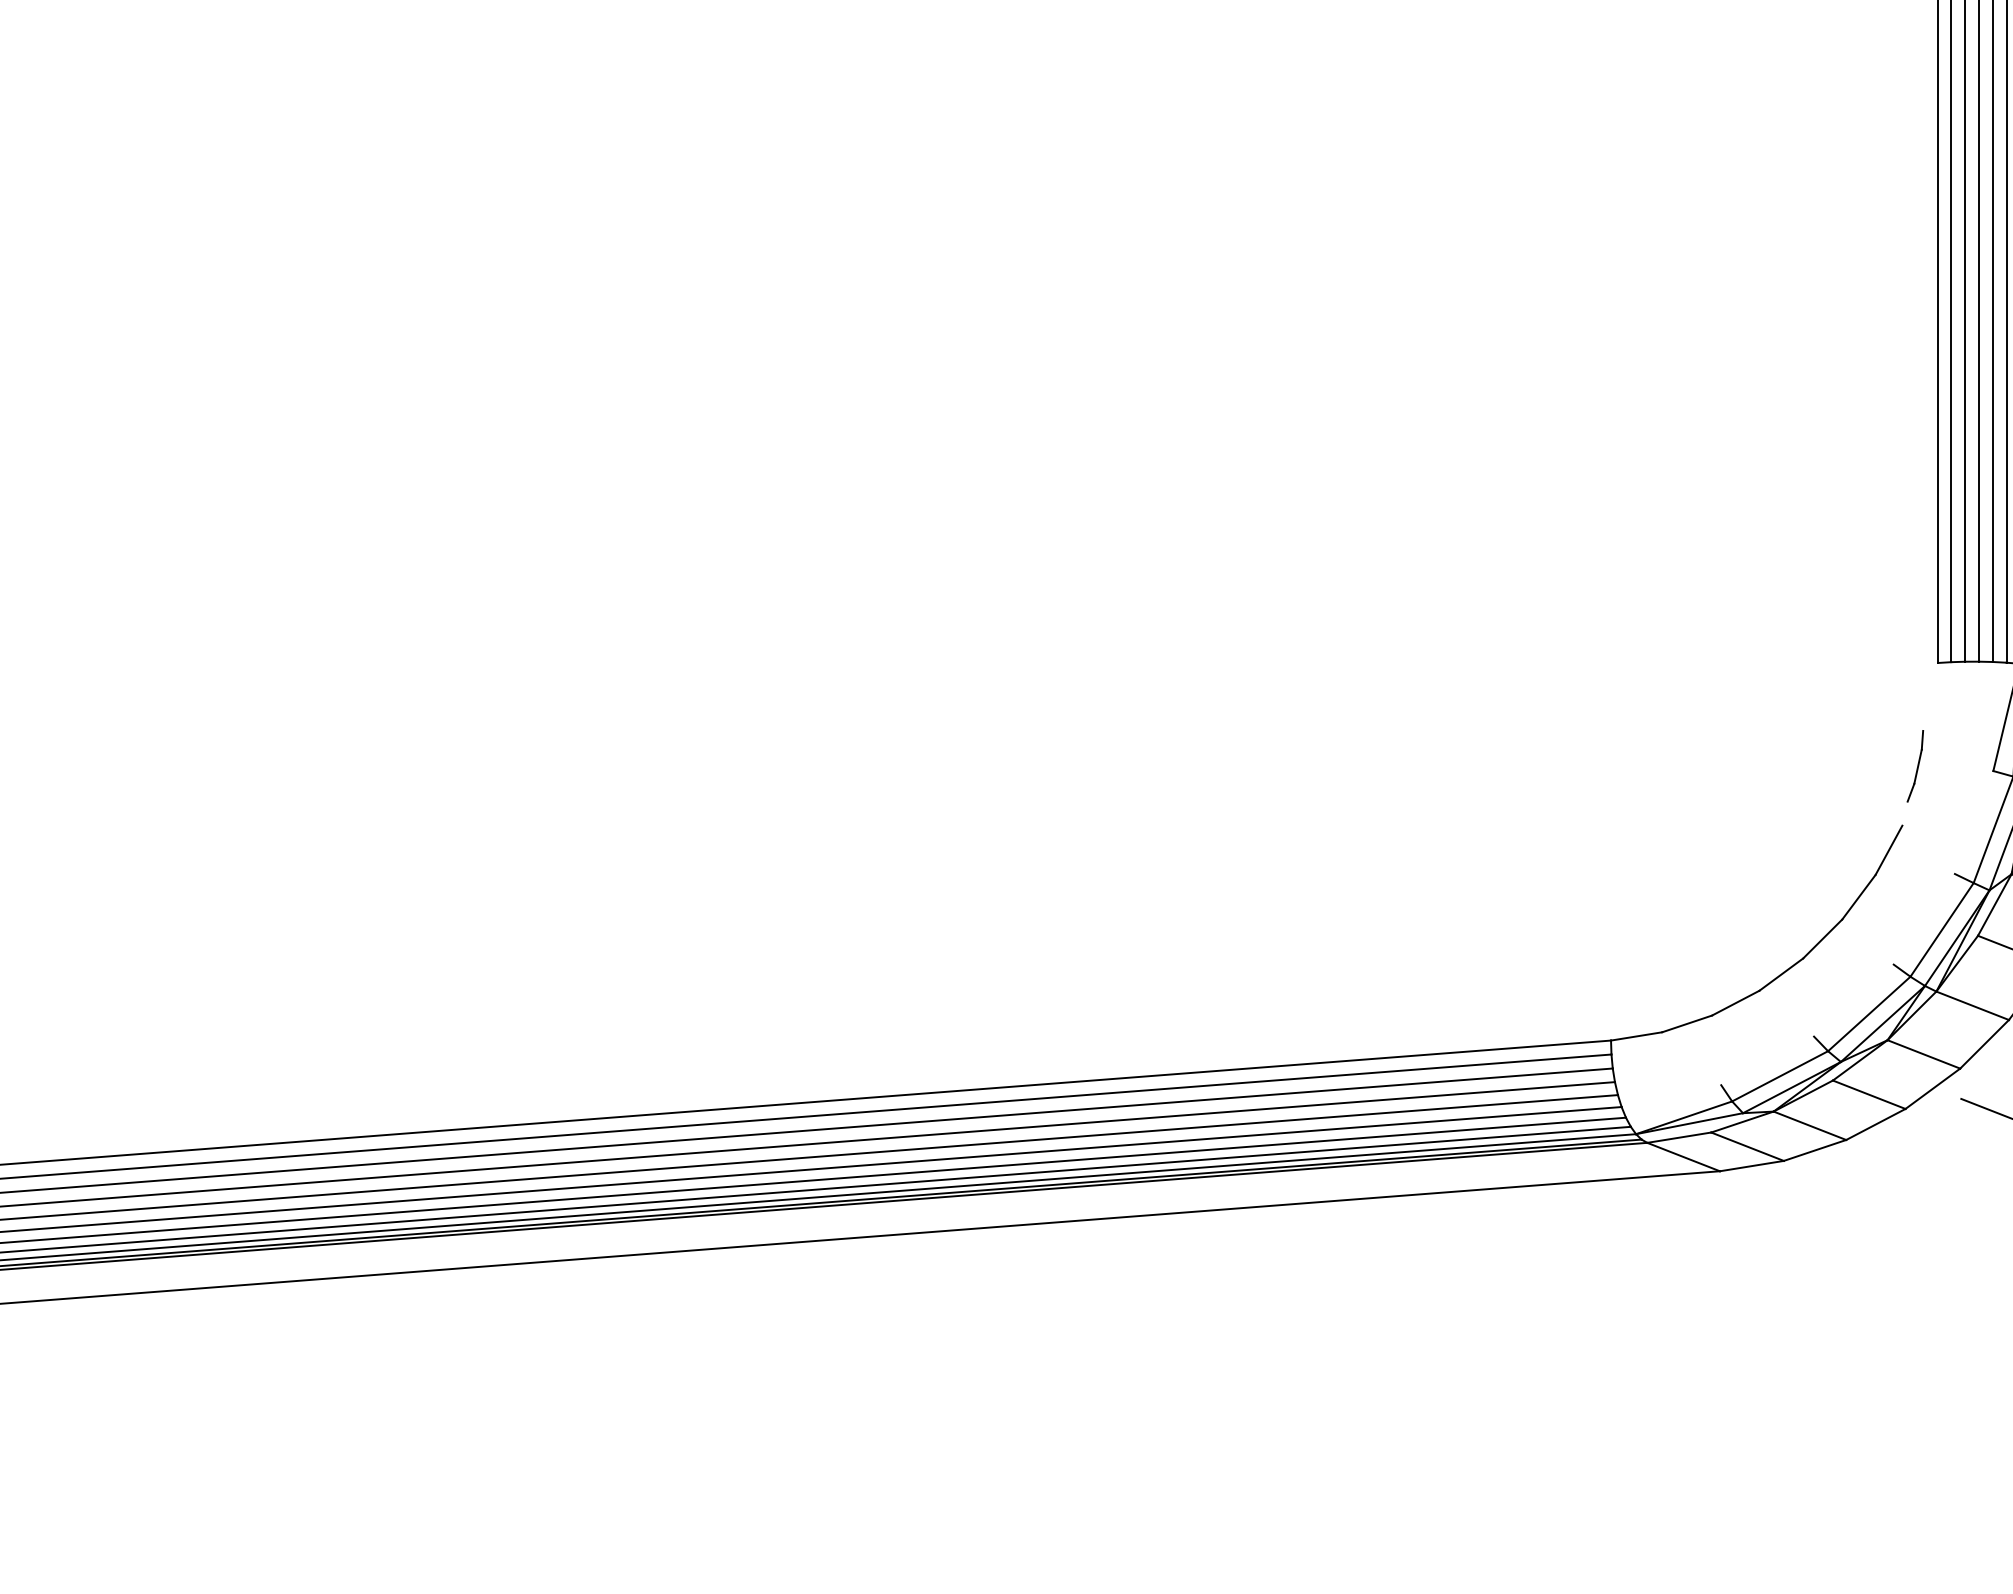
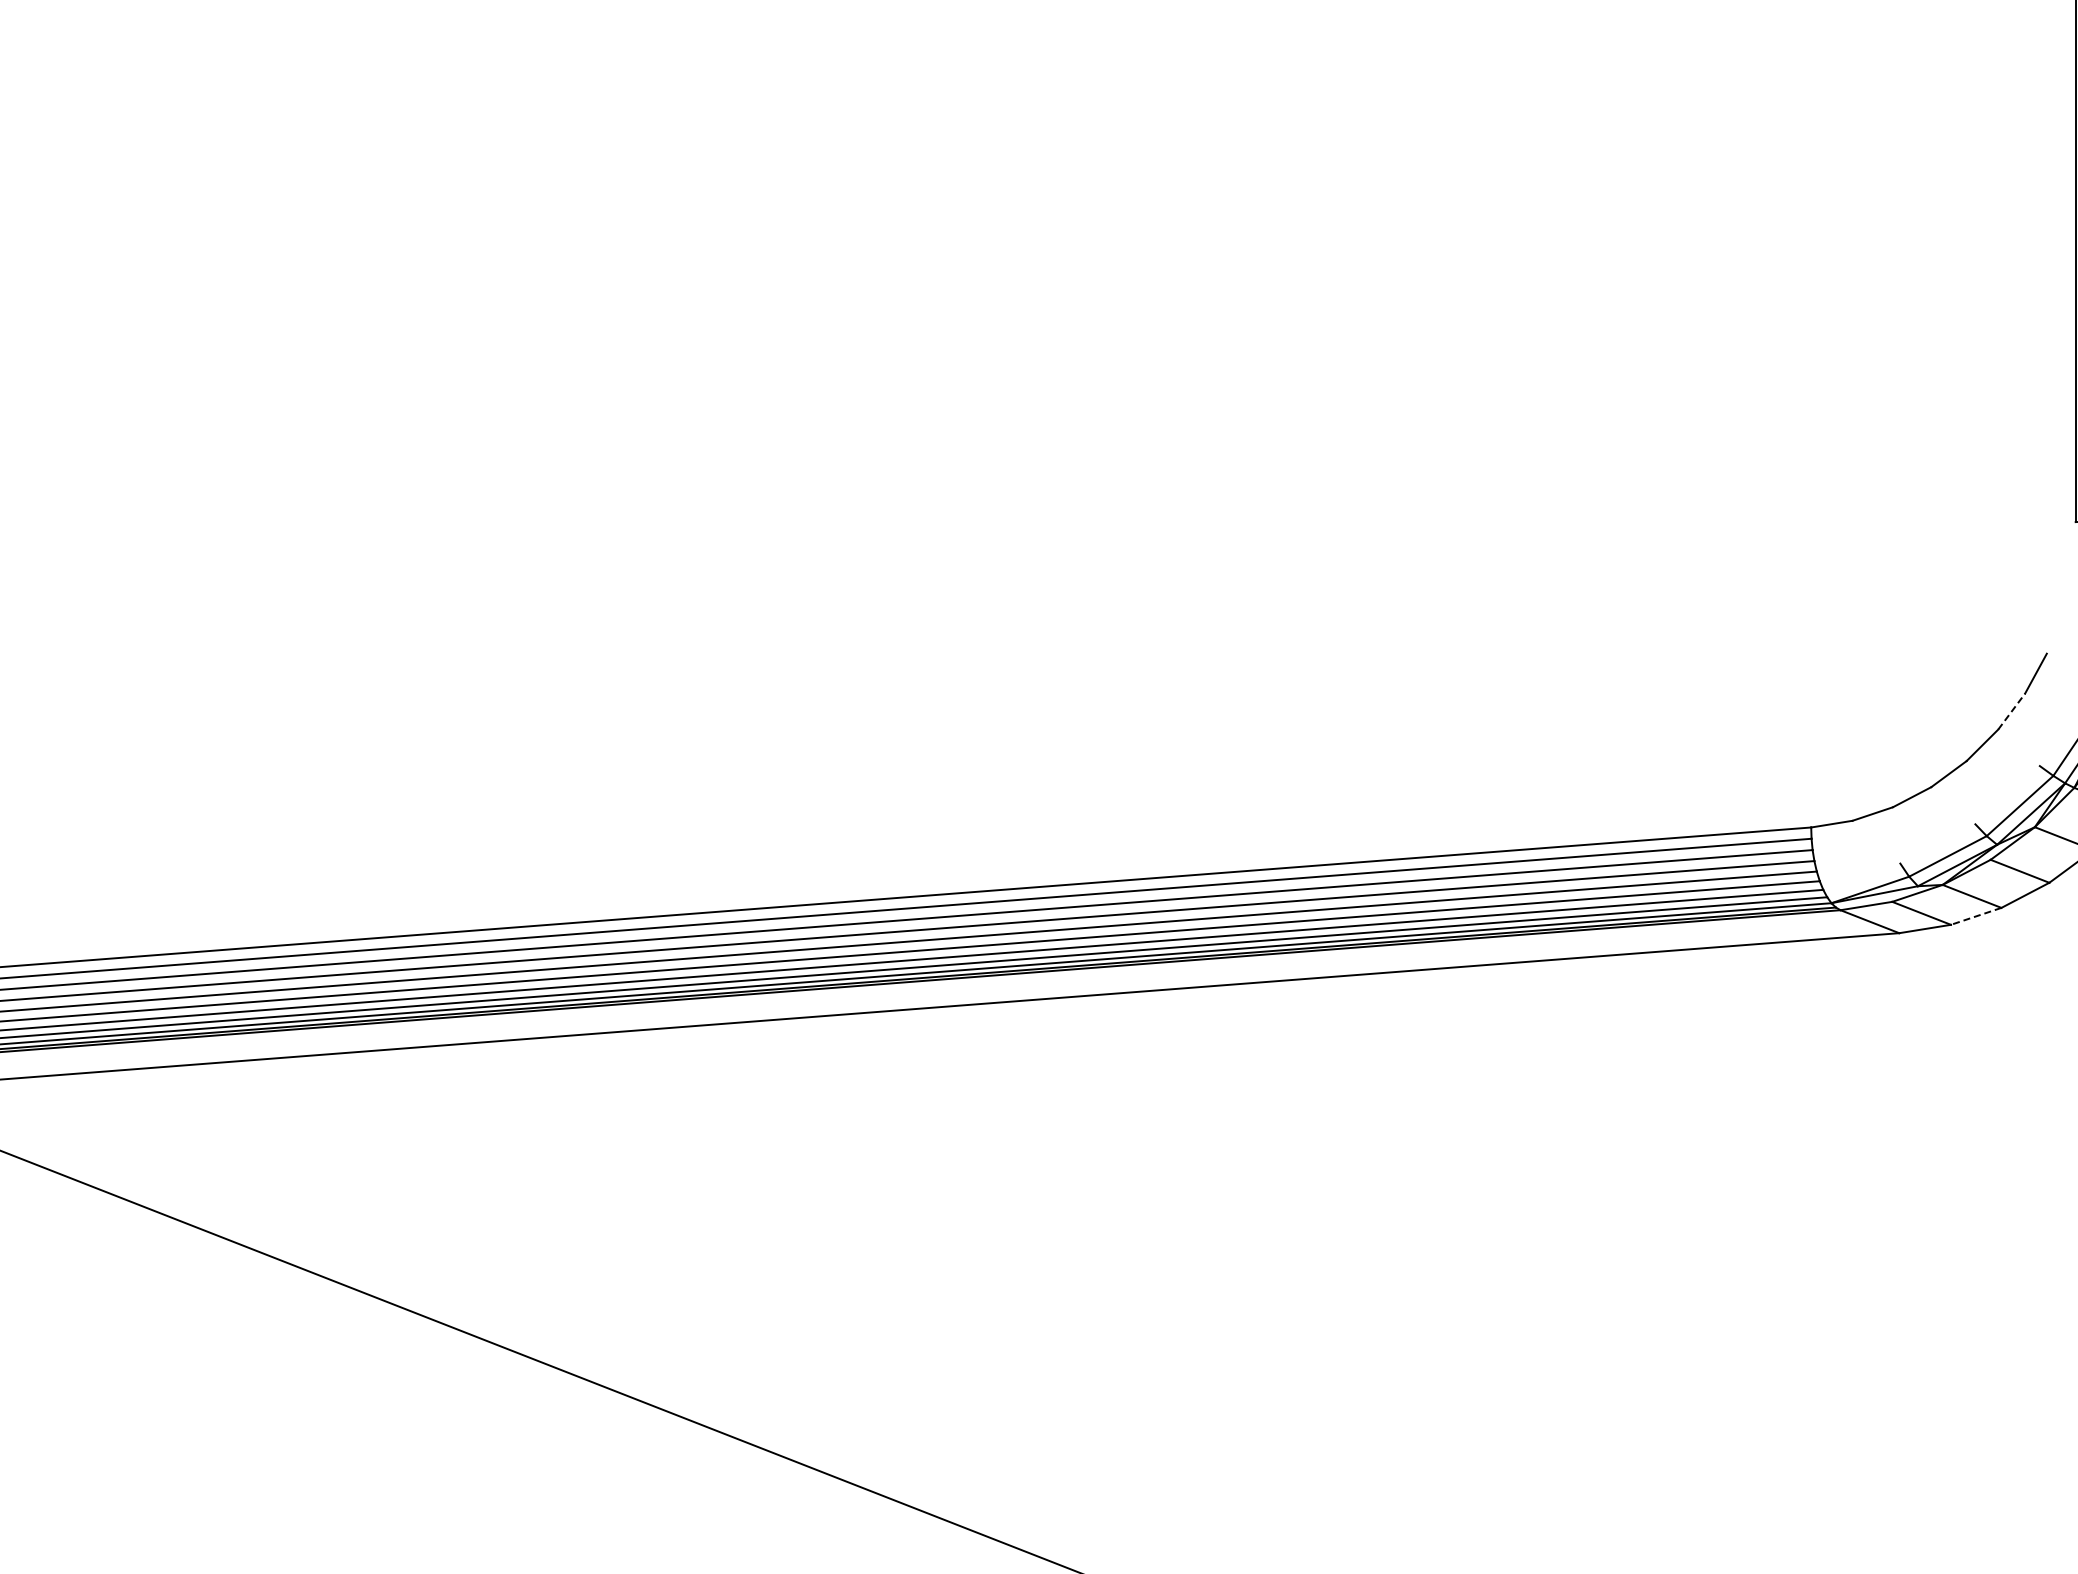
part: (1915, 766) -> (2057, 605), removed
line: (1858, 897) -> (2011, 711), solid -> dashed
line: (1815, 1150) -> (1976, 916), solid -> dashed

